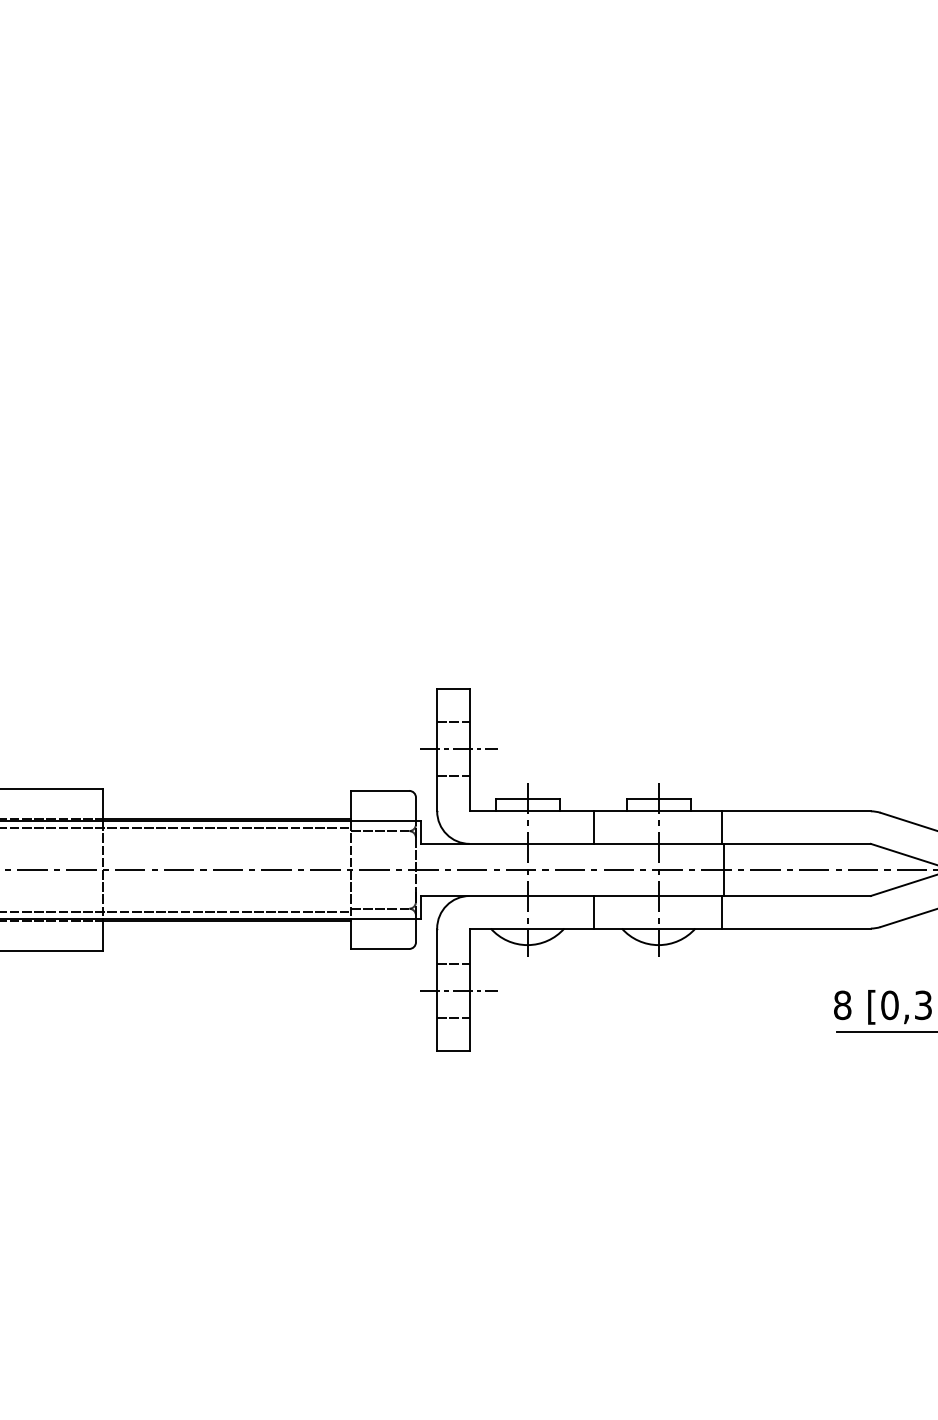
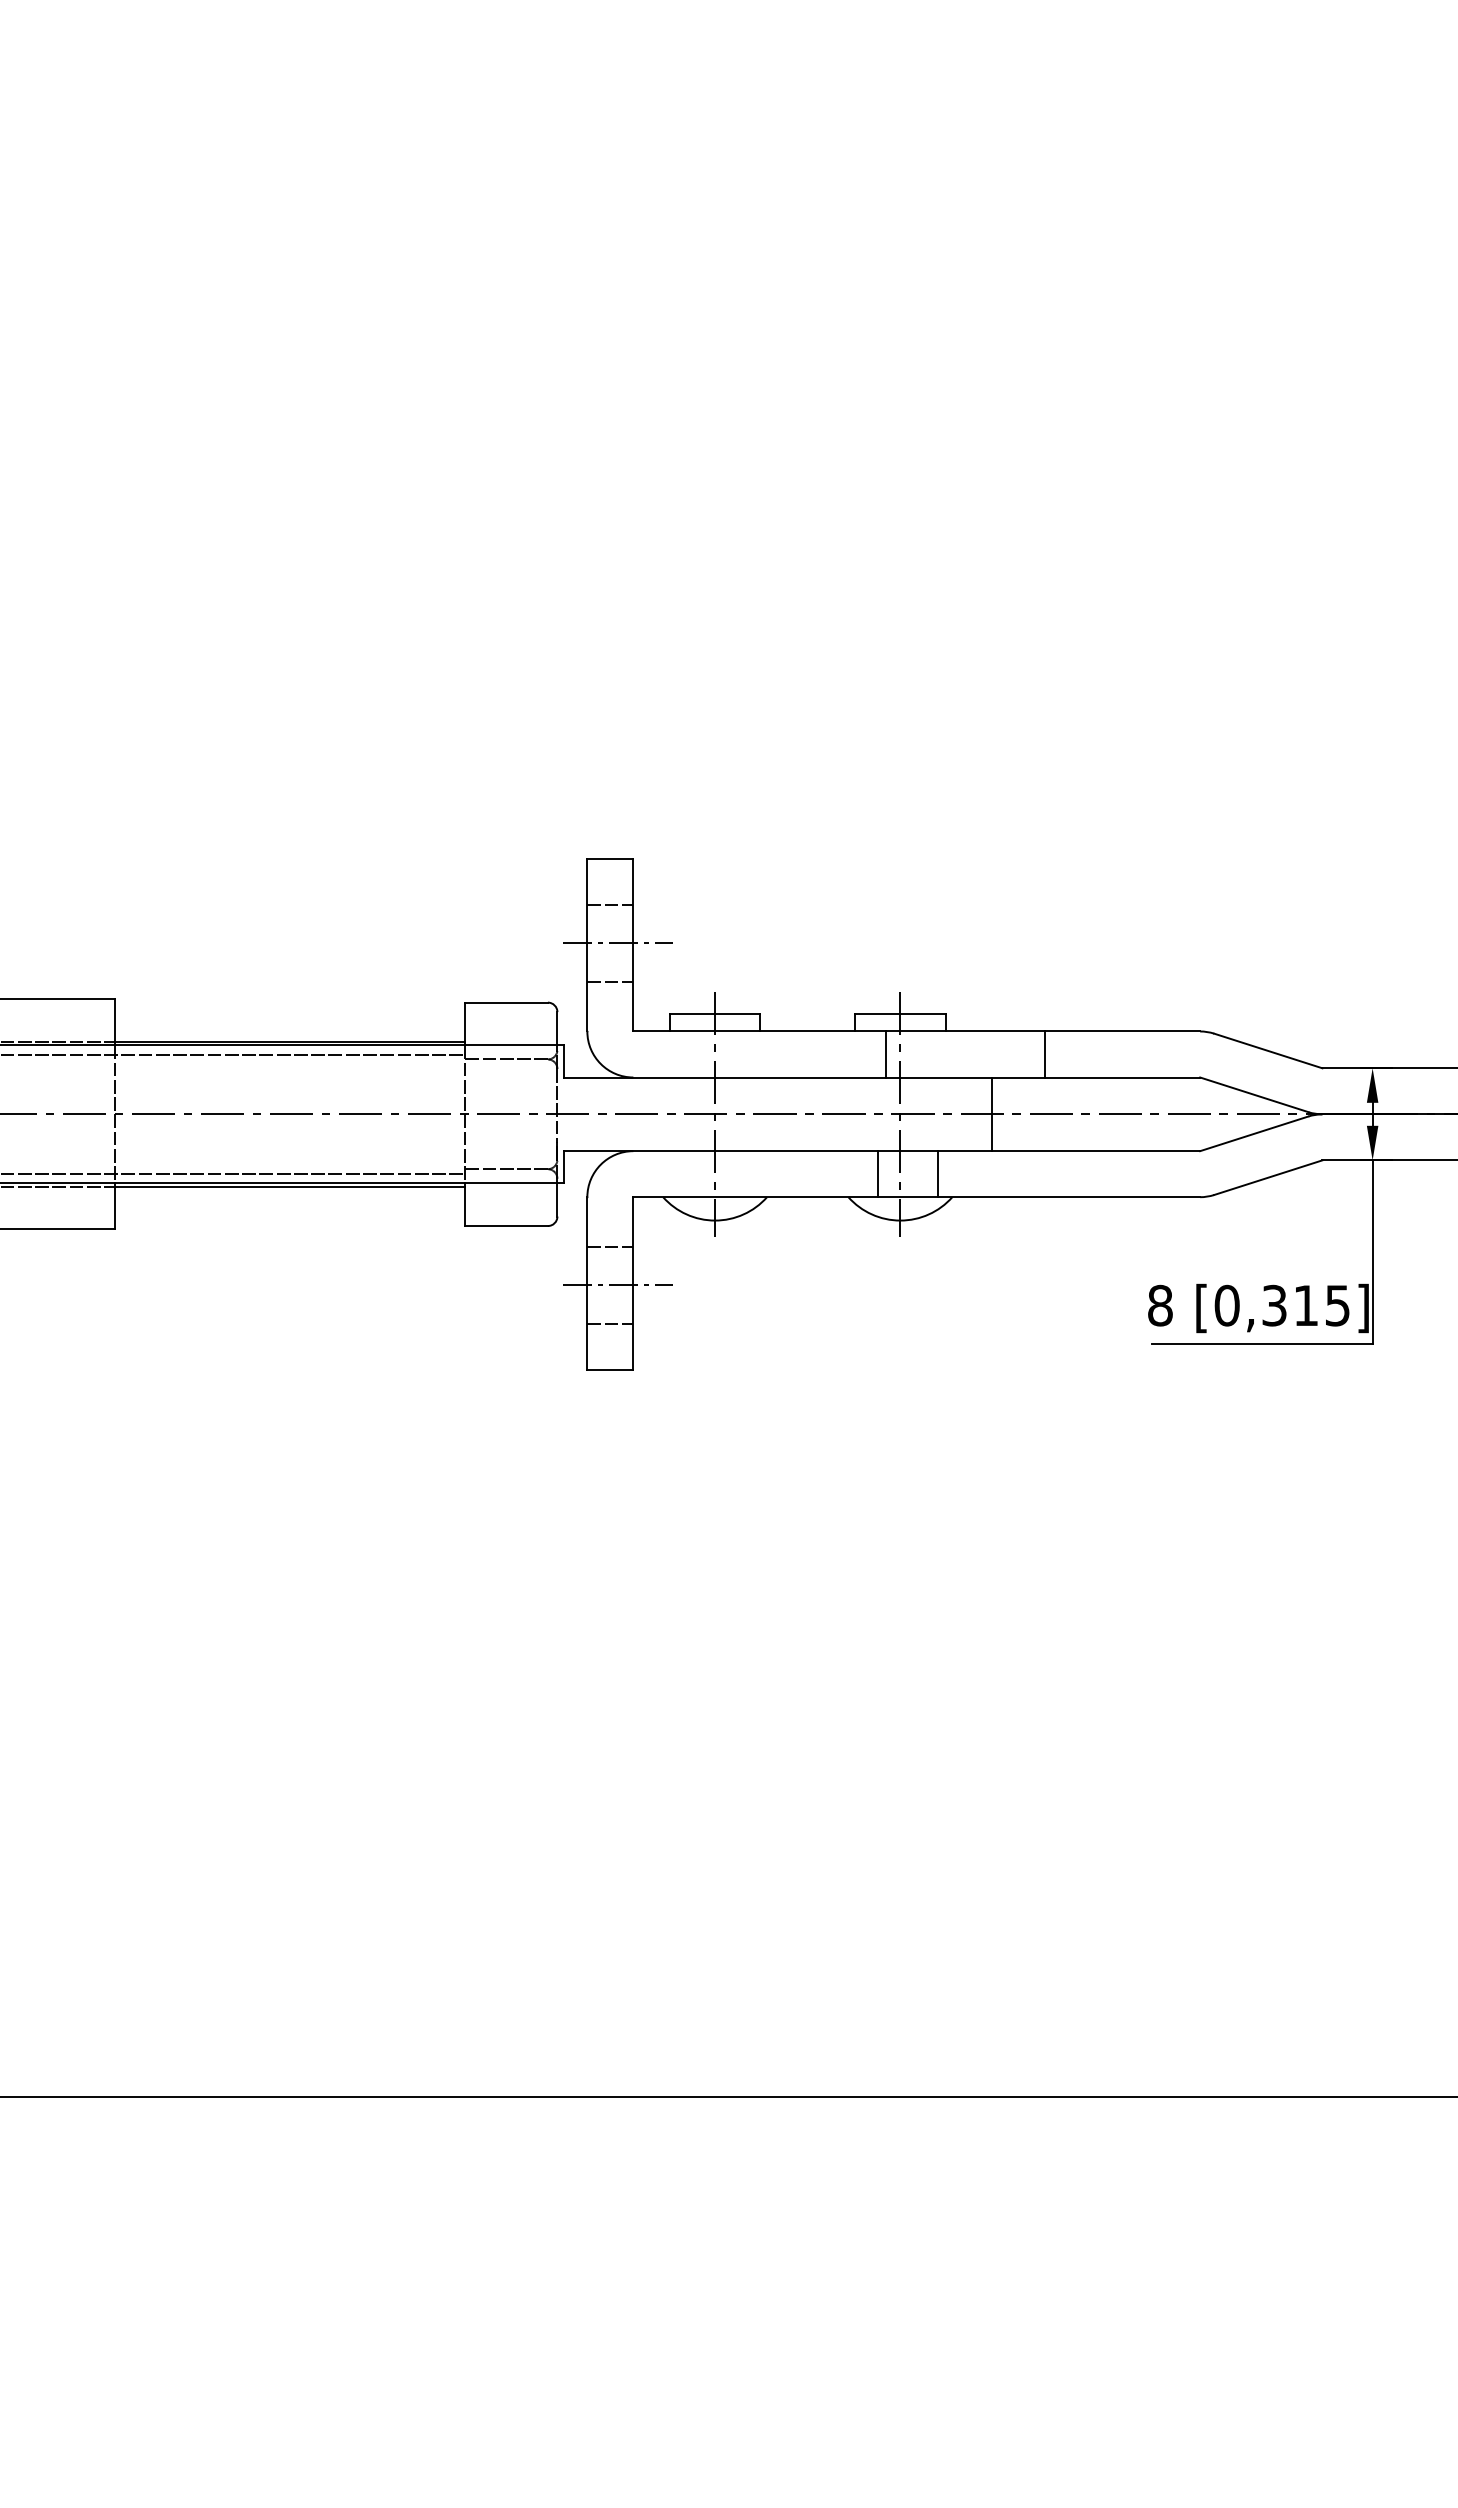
line: (594, 827) -> (886, 1054), moved
line: (721, 827) -> (1045, 1054), moved
line: (594, 912) -> (878, 1174), moved
line: (721, 912) -> (938, 1174), moved

